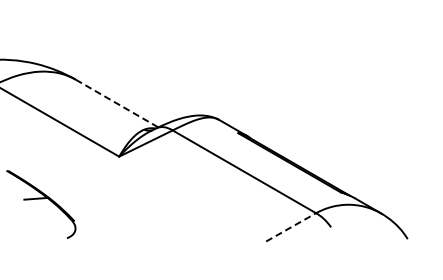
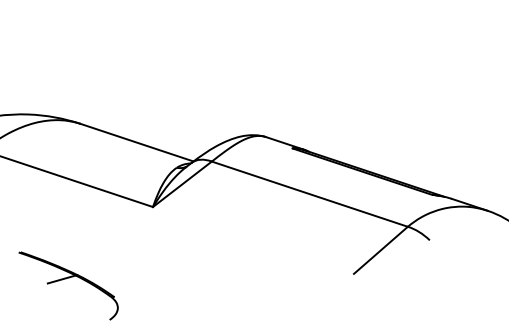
line: (117, 103) -> (137, 142), dashed -> solid
line: (291, 227) -> (381, 250), dashed -> solid

